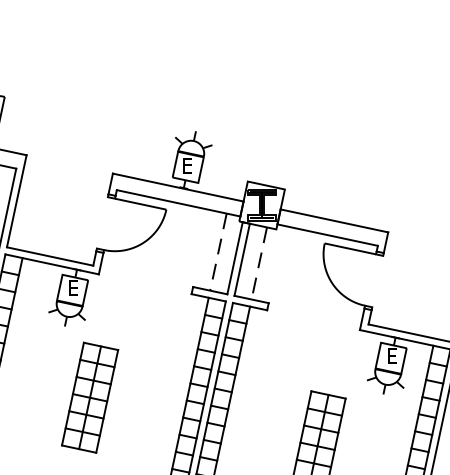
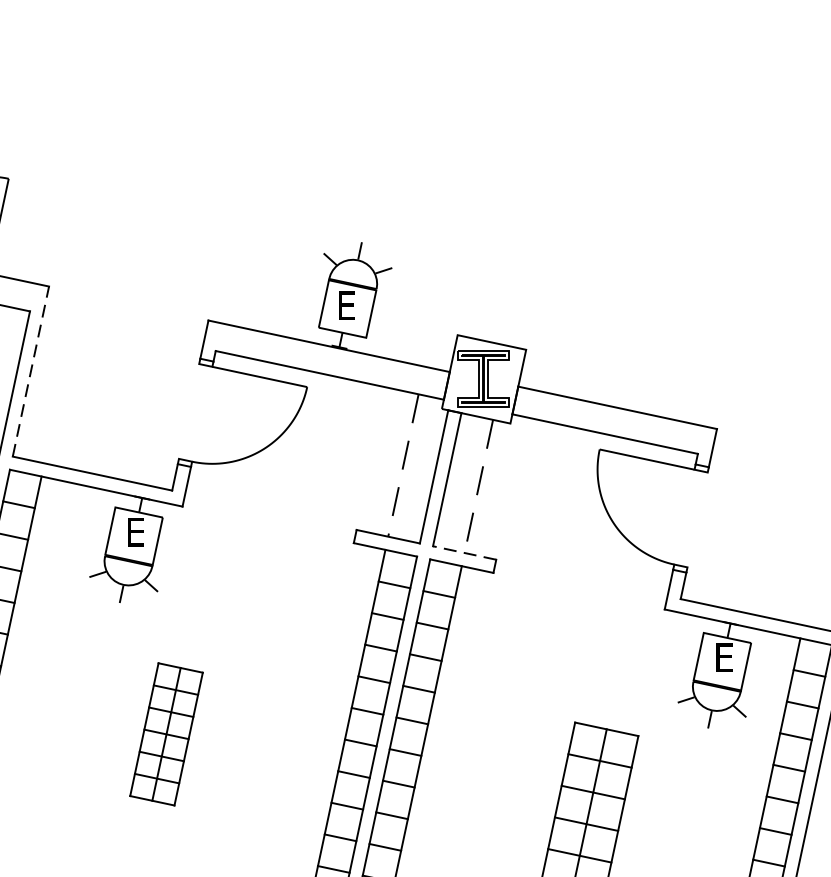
line: (16, 200) -> (30, 370), solid -> dashed
line: (251, 299) -> (464, 553), solid -> dashed
part: (90, 397) -> (167, 734), size x0.7

